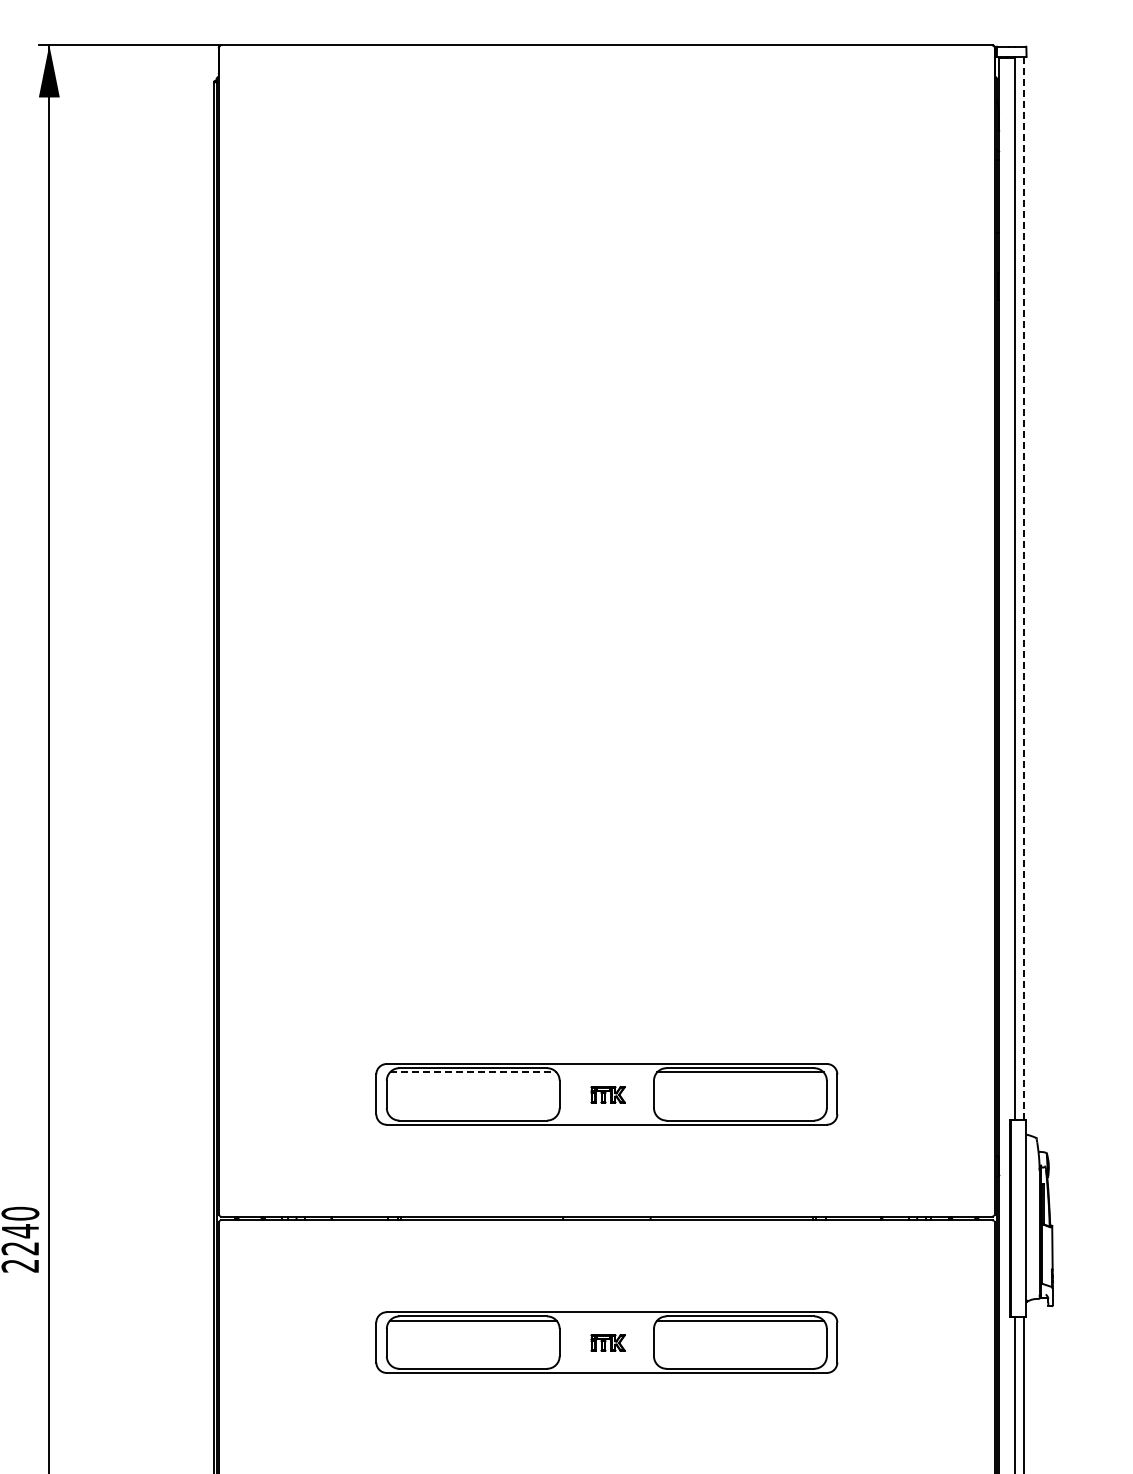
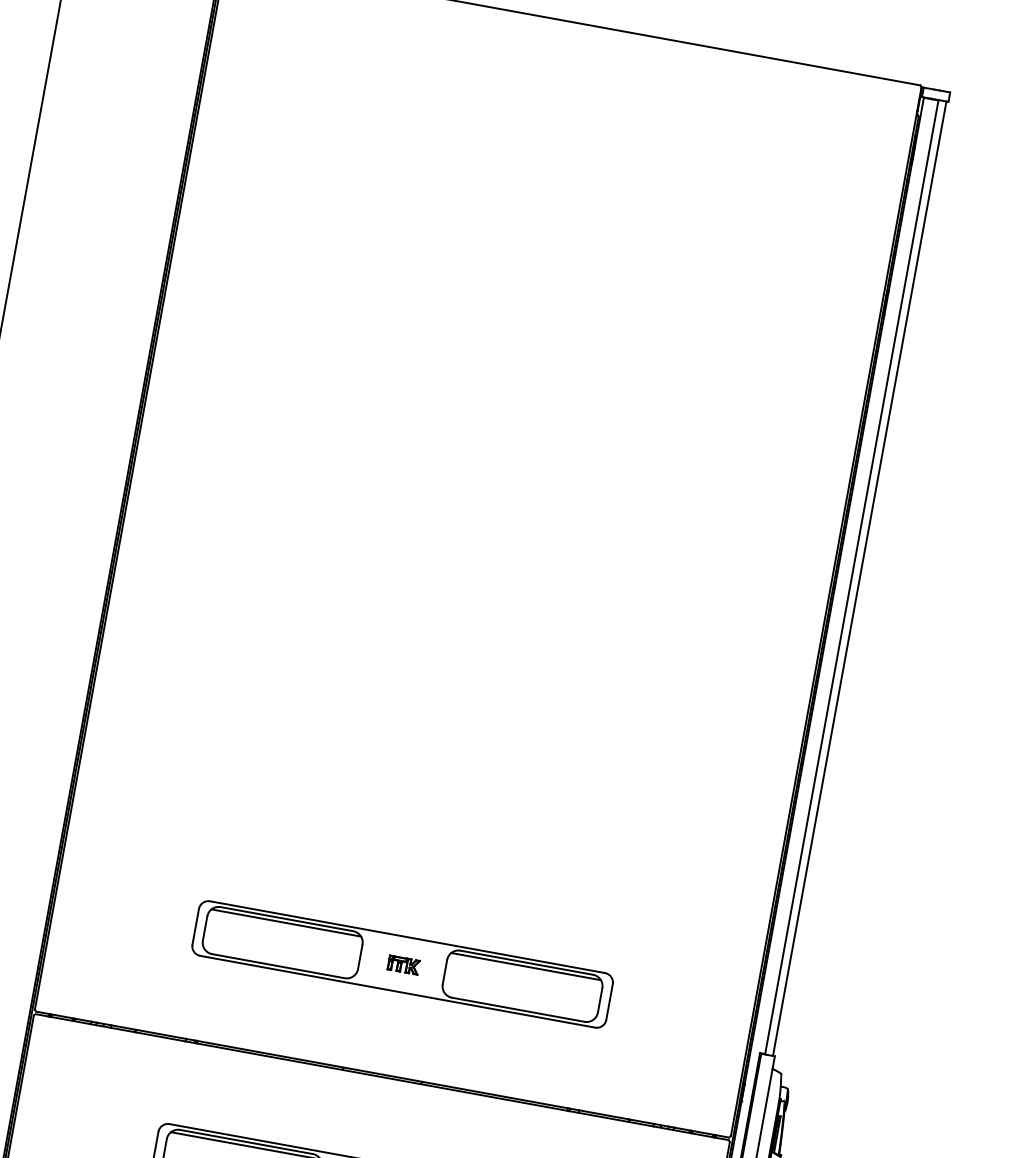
line: (1024, 588) -> (860, 578), dashed -> solid
line: (473, 1072) -> (286, 923), dashed -> solid

